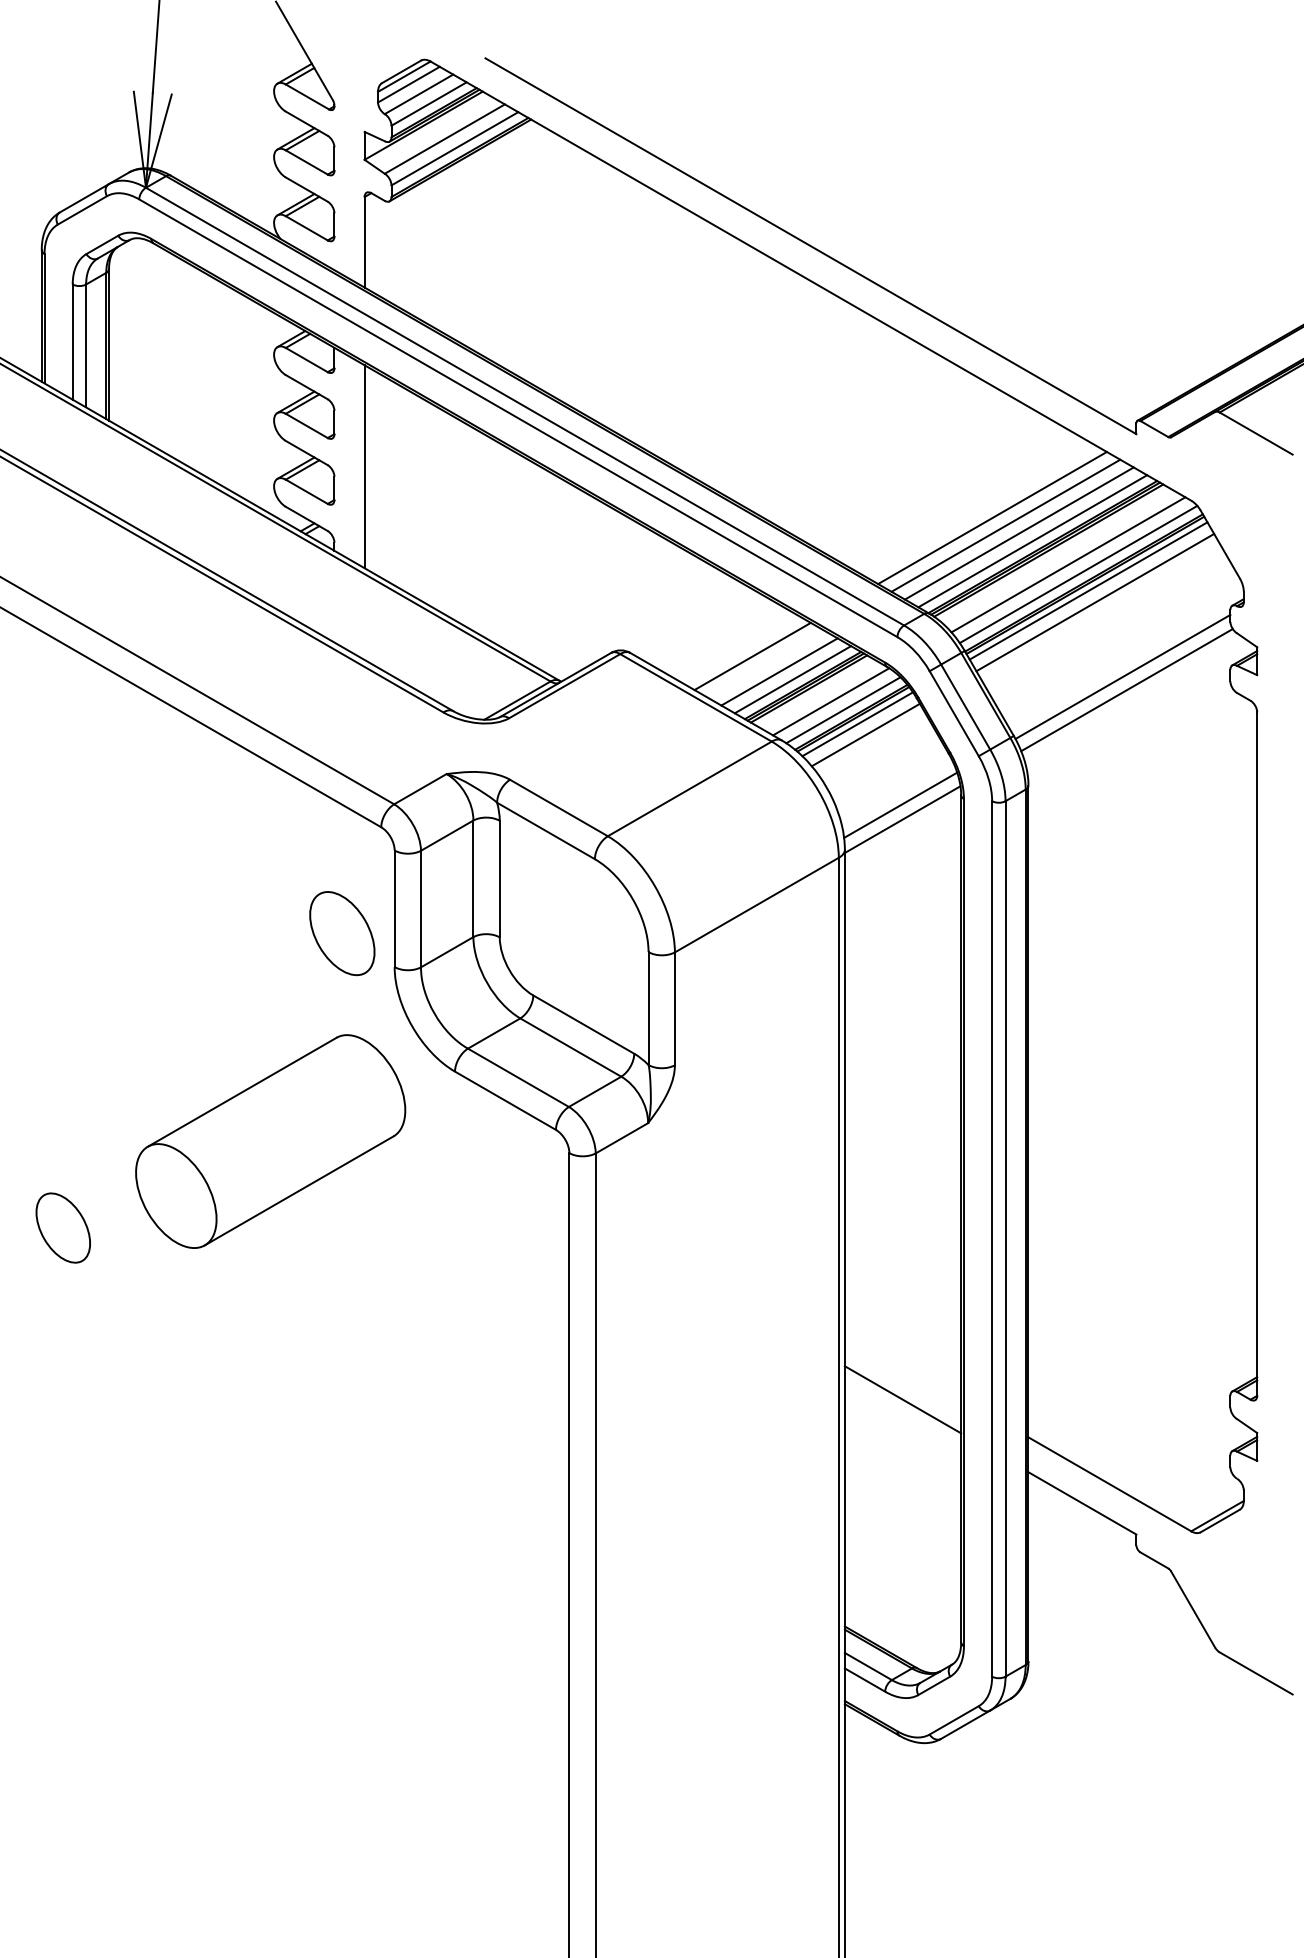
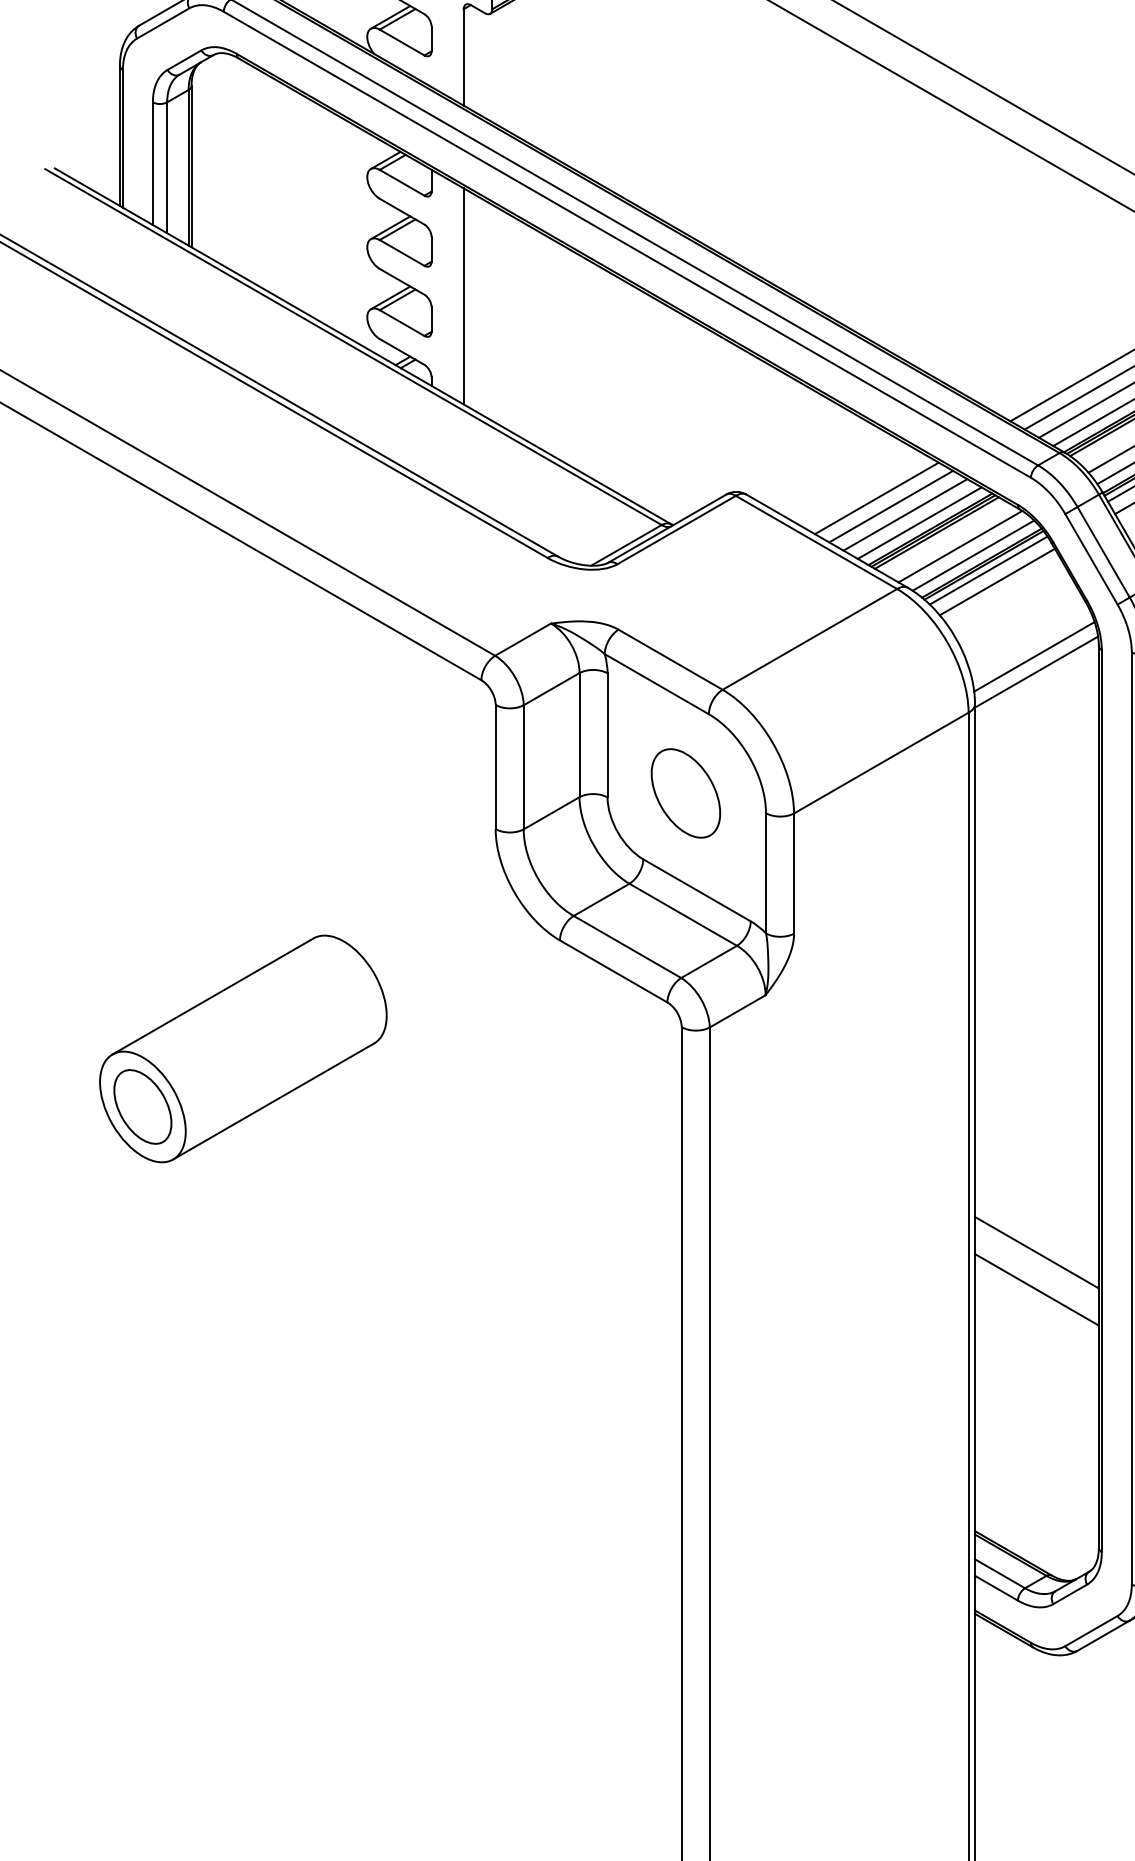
line: (765, 663) -> (890, 505), added
part: (342, 933) -> (686, 793), moved
part: (270, 1141) -> (243, 1048), moved
line: (902, 1364) -> (1036, 1252), added

